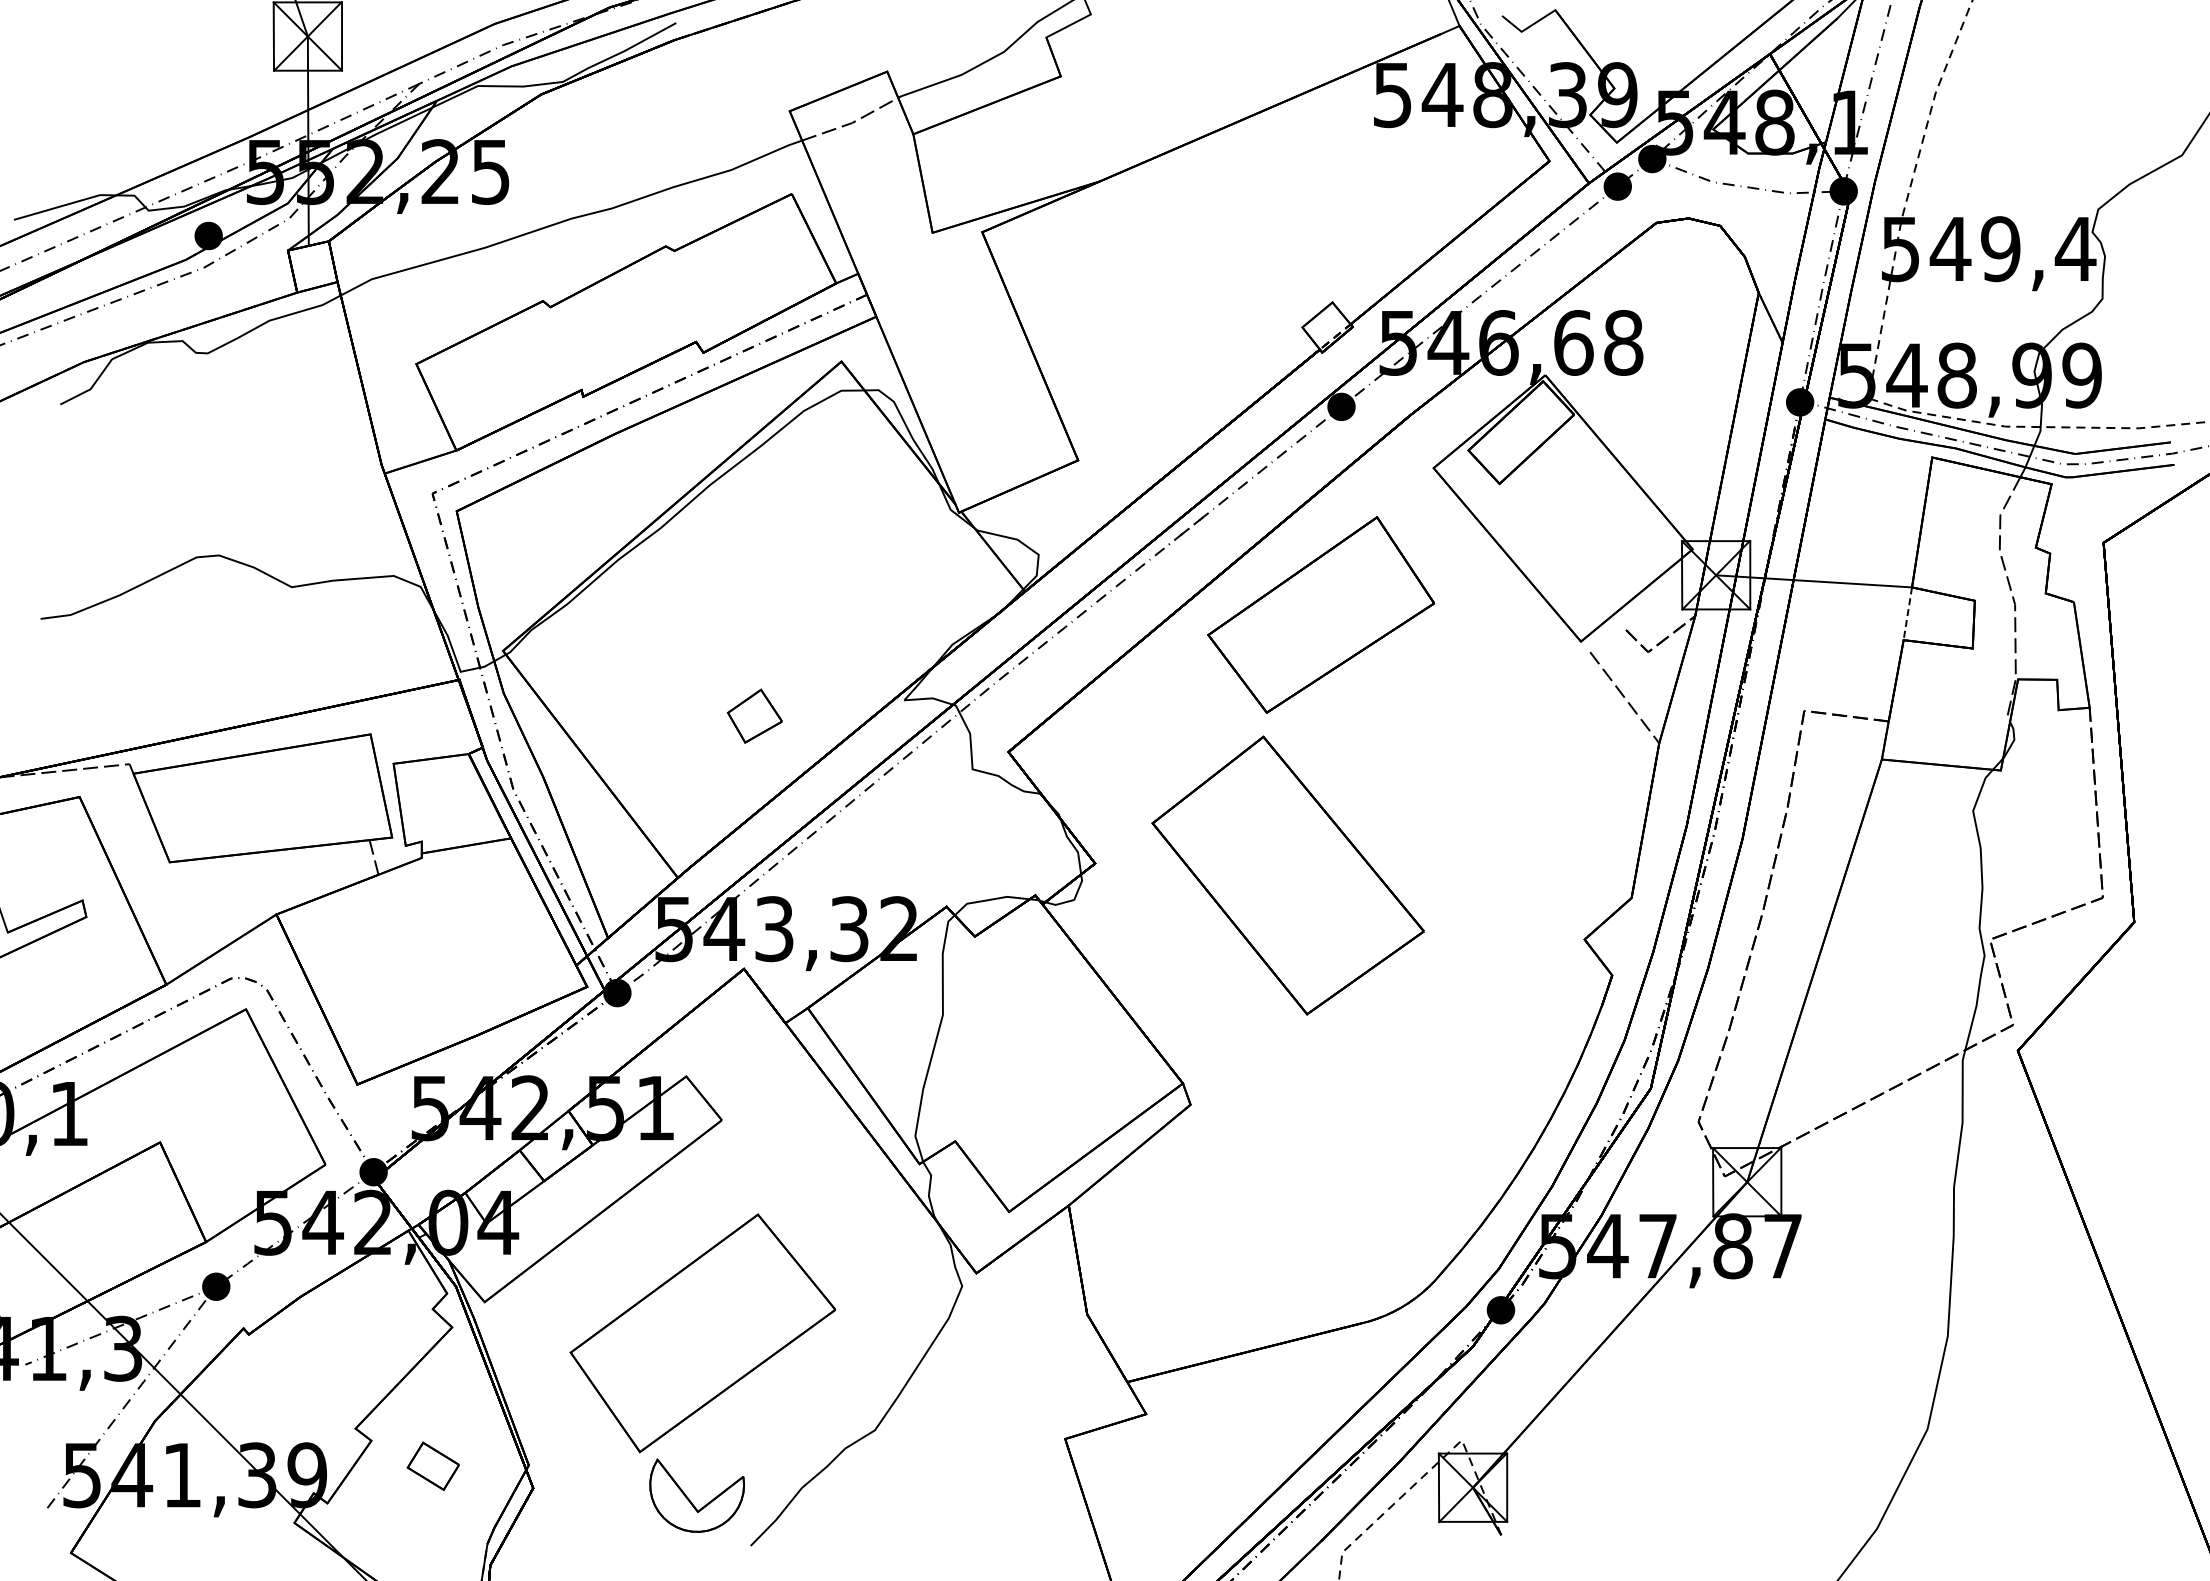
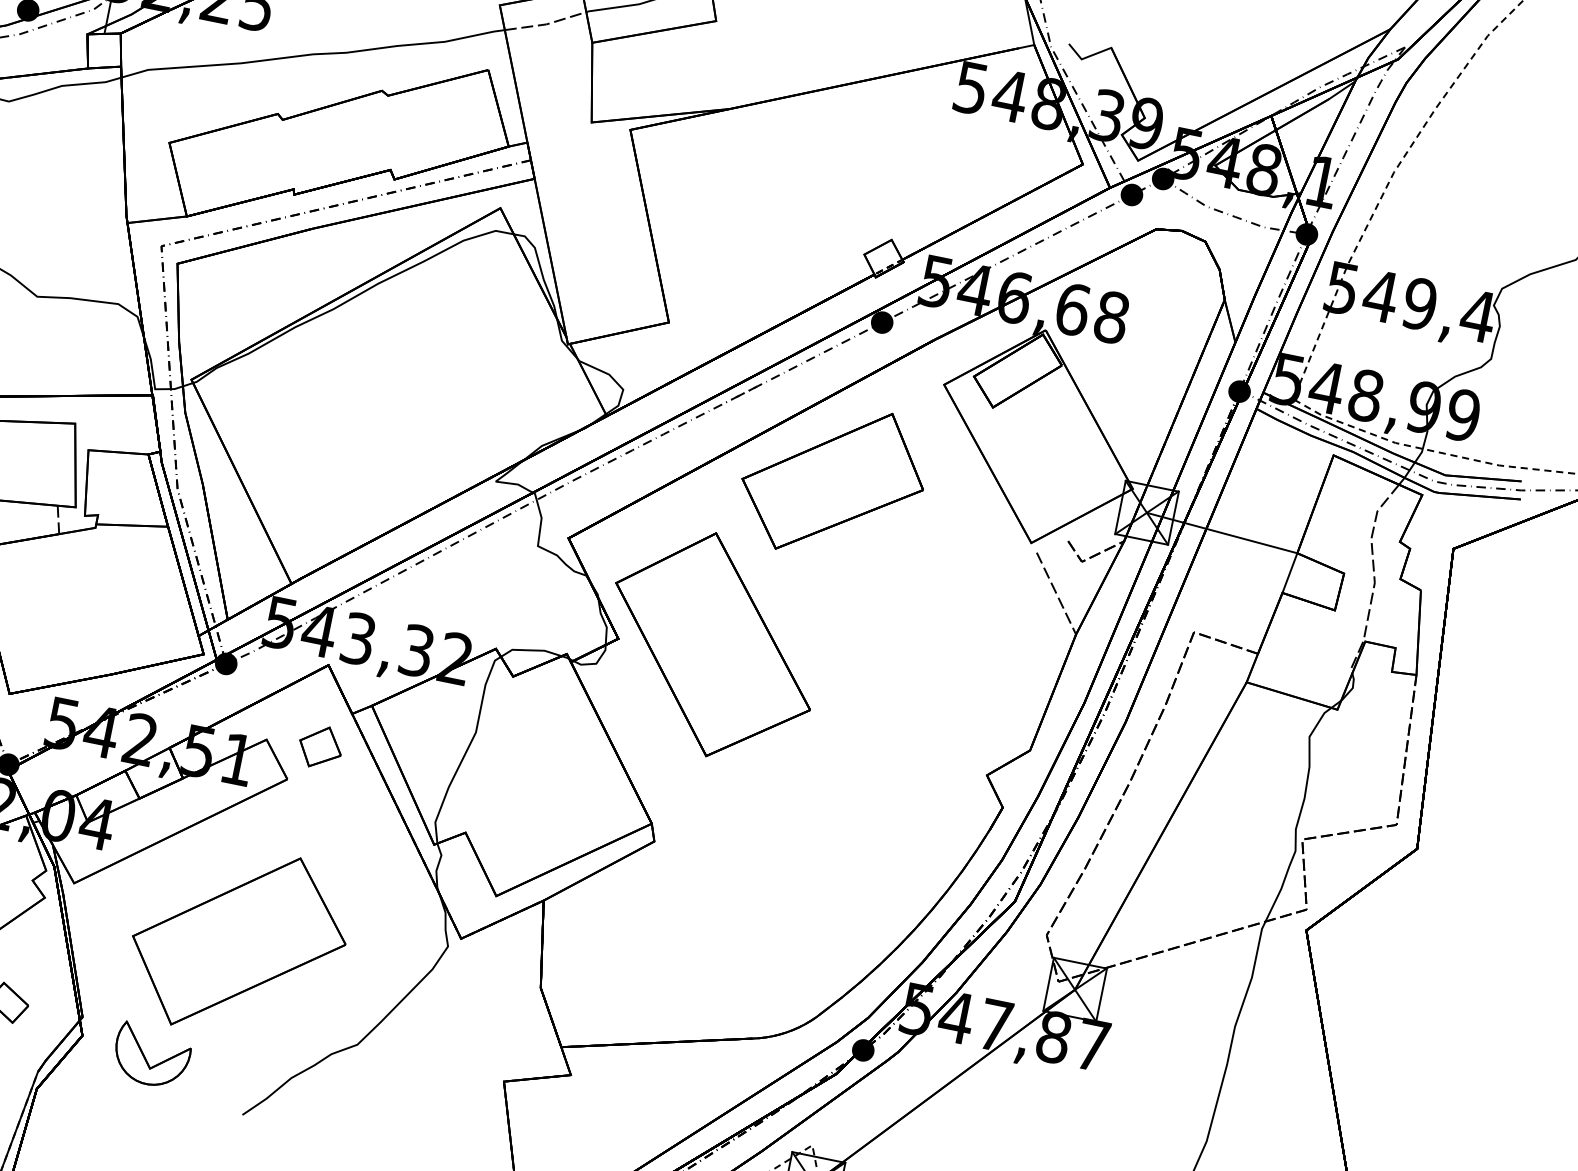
line: (1907, 613) -> (1289, 572), dashed -> solid
part: (754, 715) -> (320, 746), moved
part: (1287, 875) -> (712, 645), moved
part: (691, 1501) -> (146, 1059), moved

